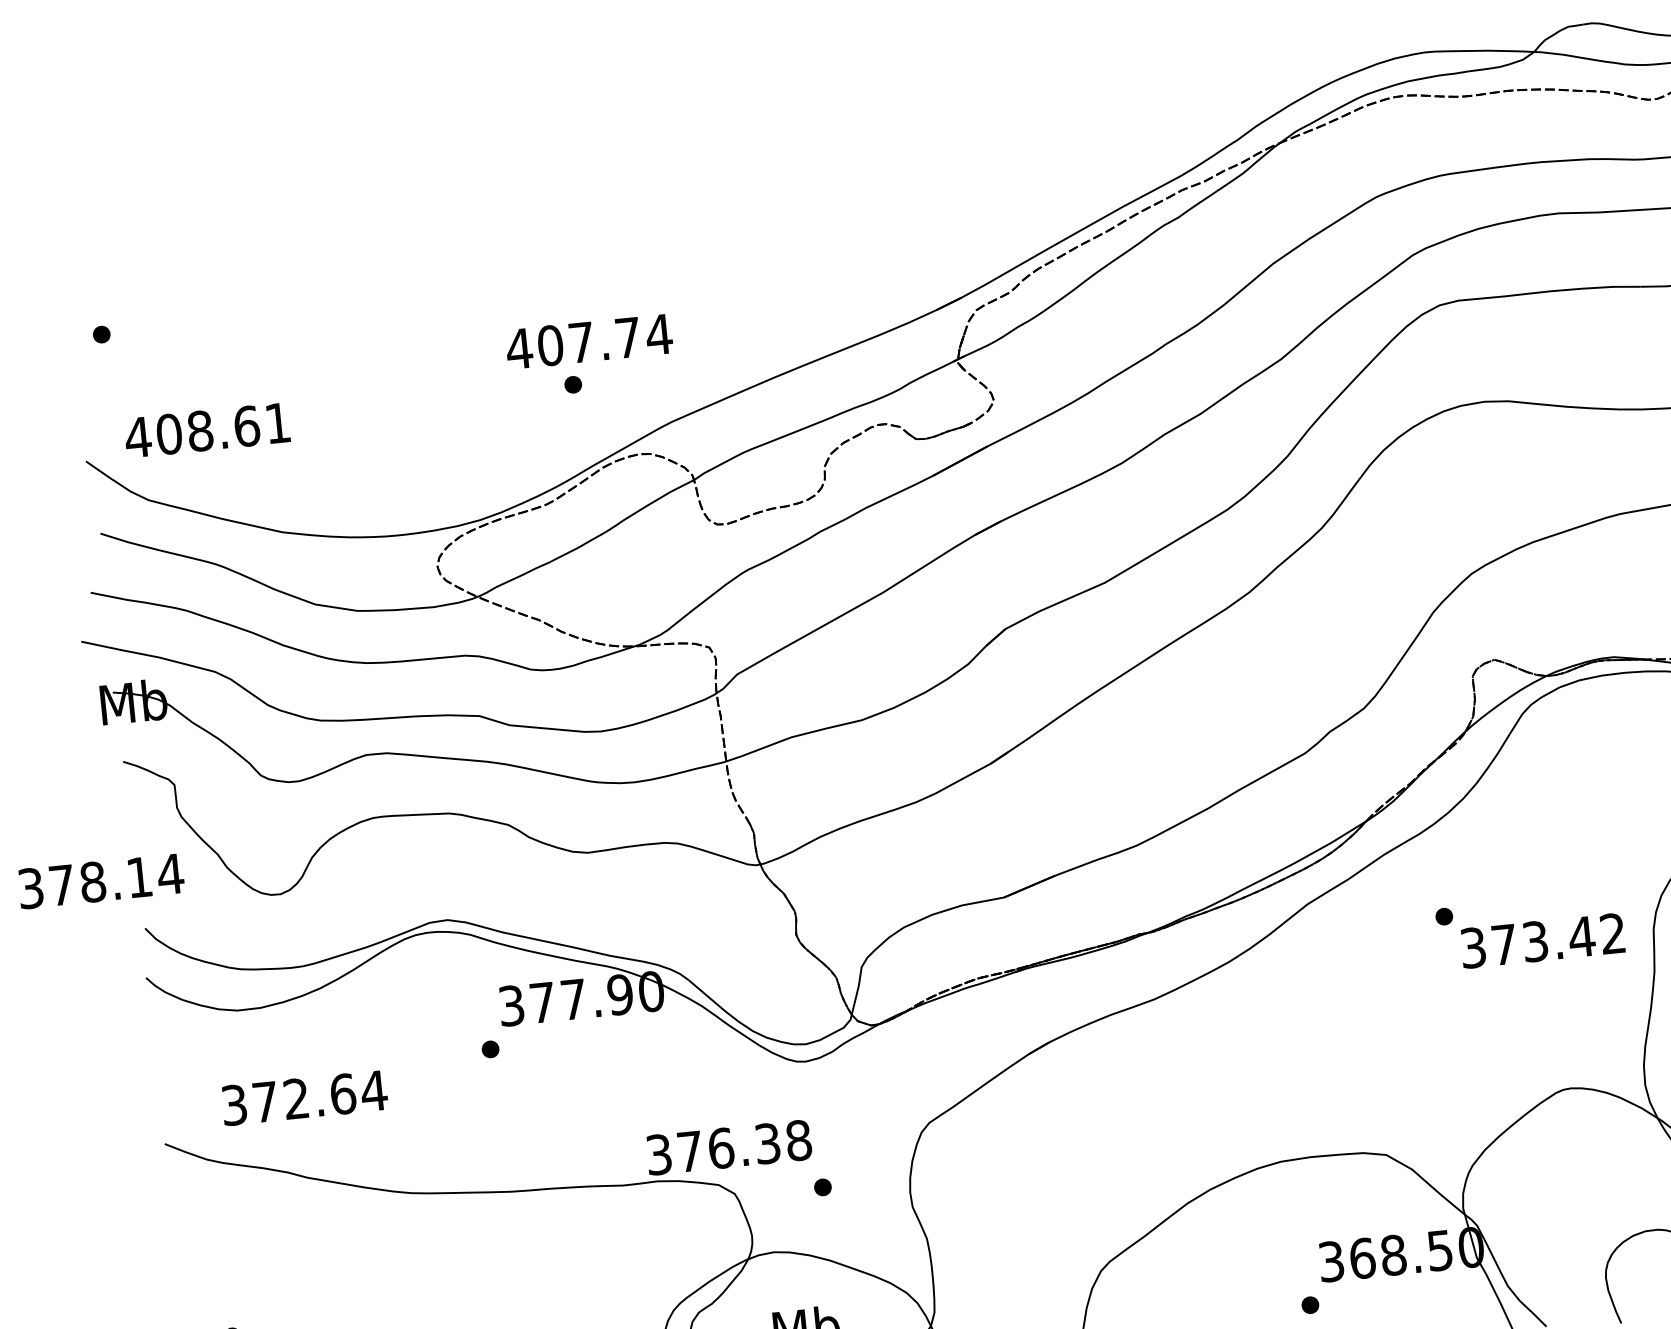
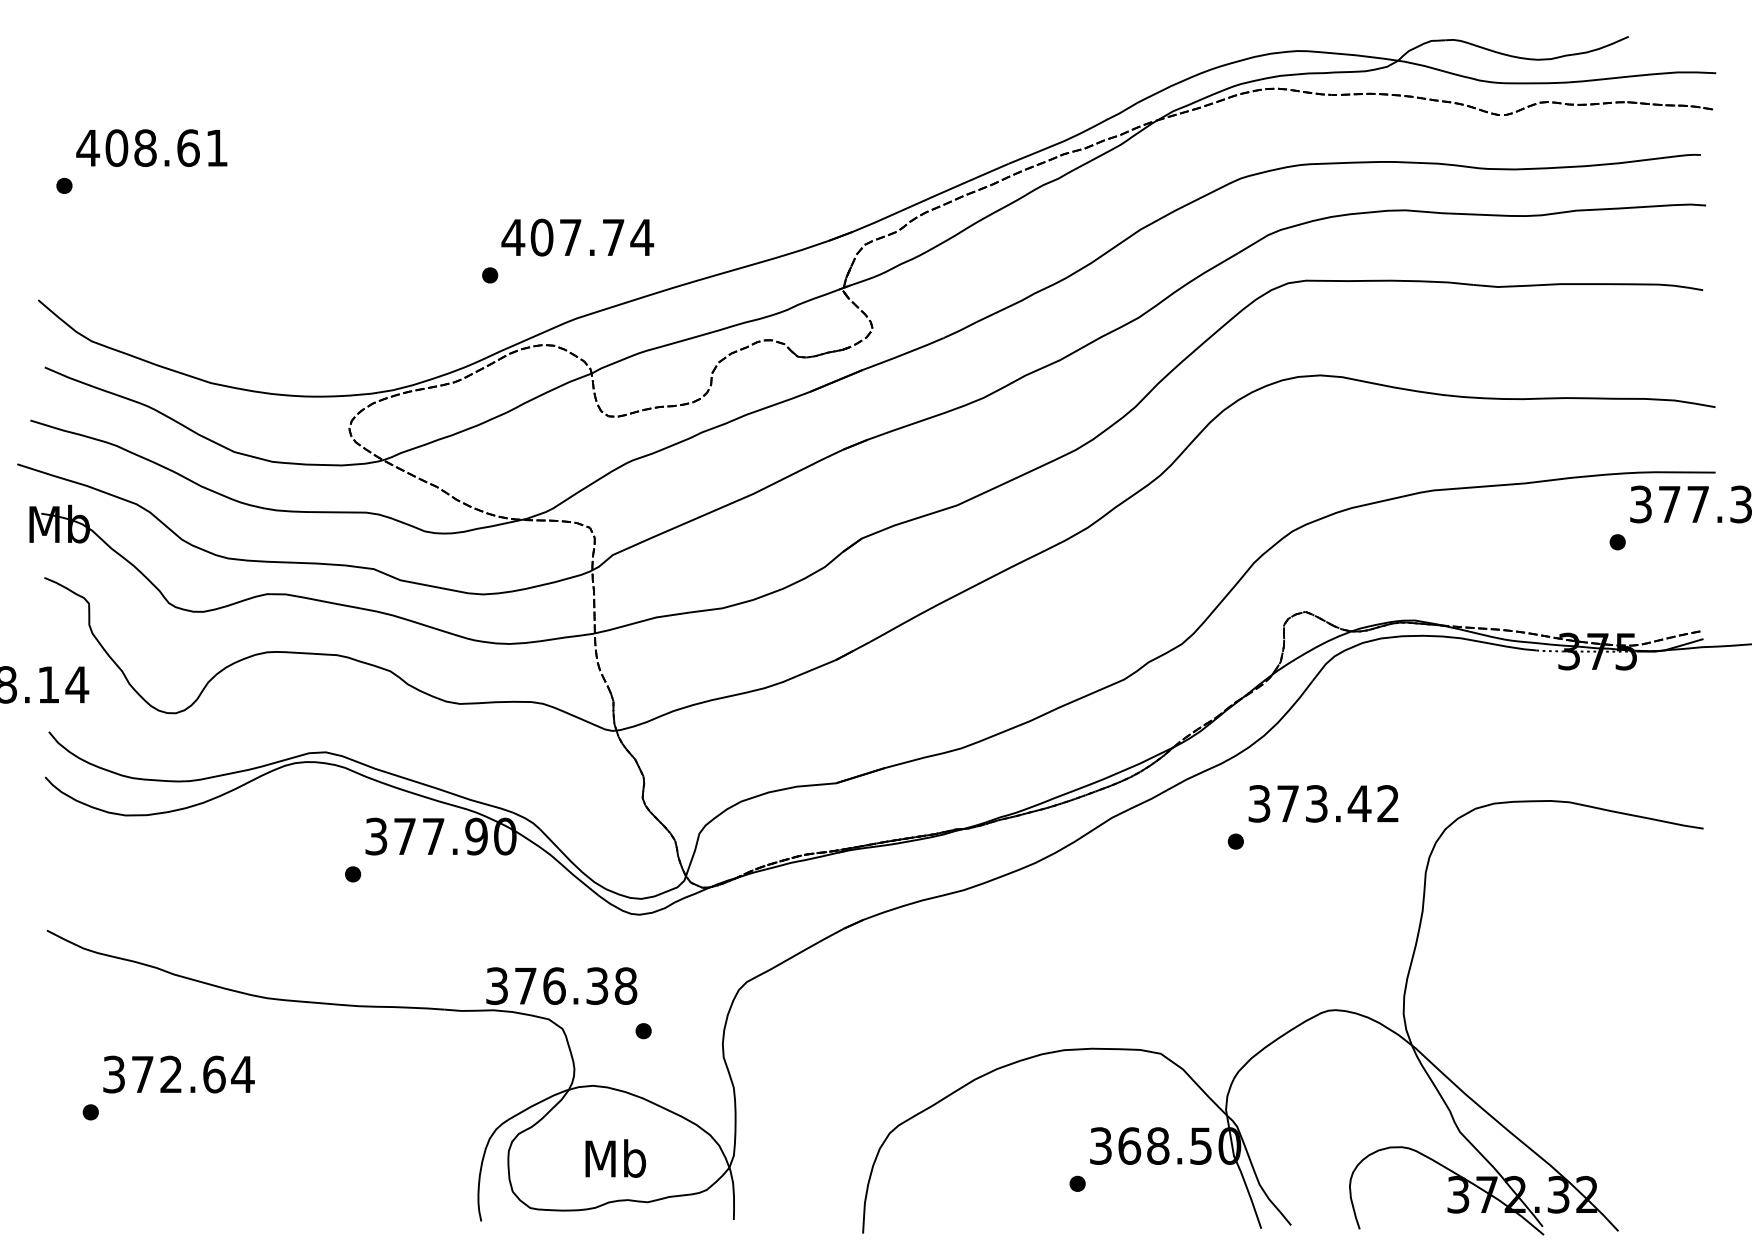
text: (588, 341) -> (577, 237), moved
text: (206, 429) -> (151, 147), moved
text: (1542, 940) -> (1323, 803), moved
text: (304, 1098) -> (178, 1074), moved

